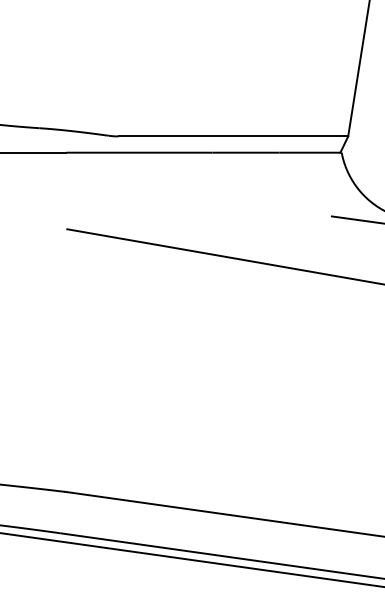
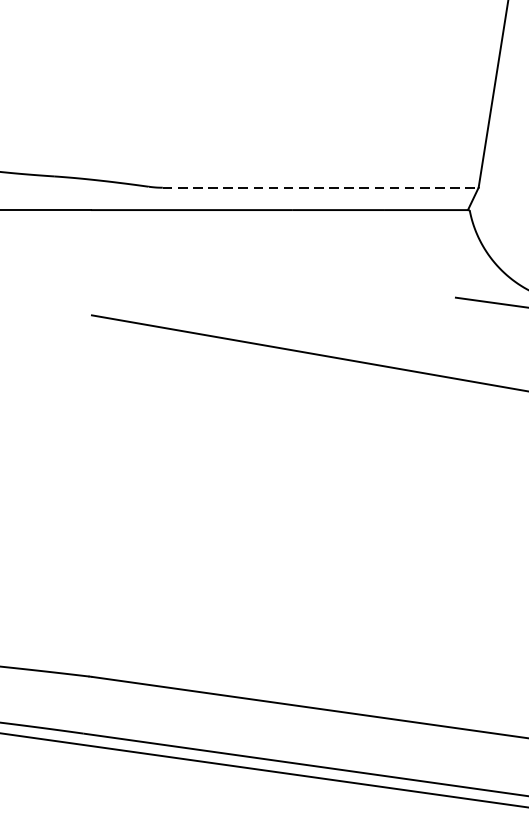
line: (233, 136) -> (320, 187), solid -> dashed

